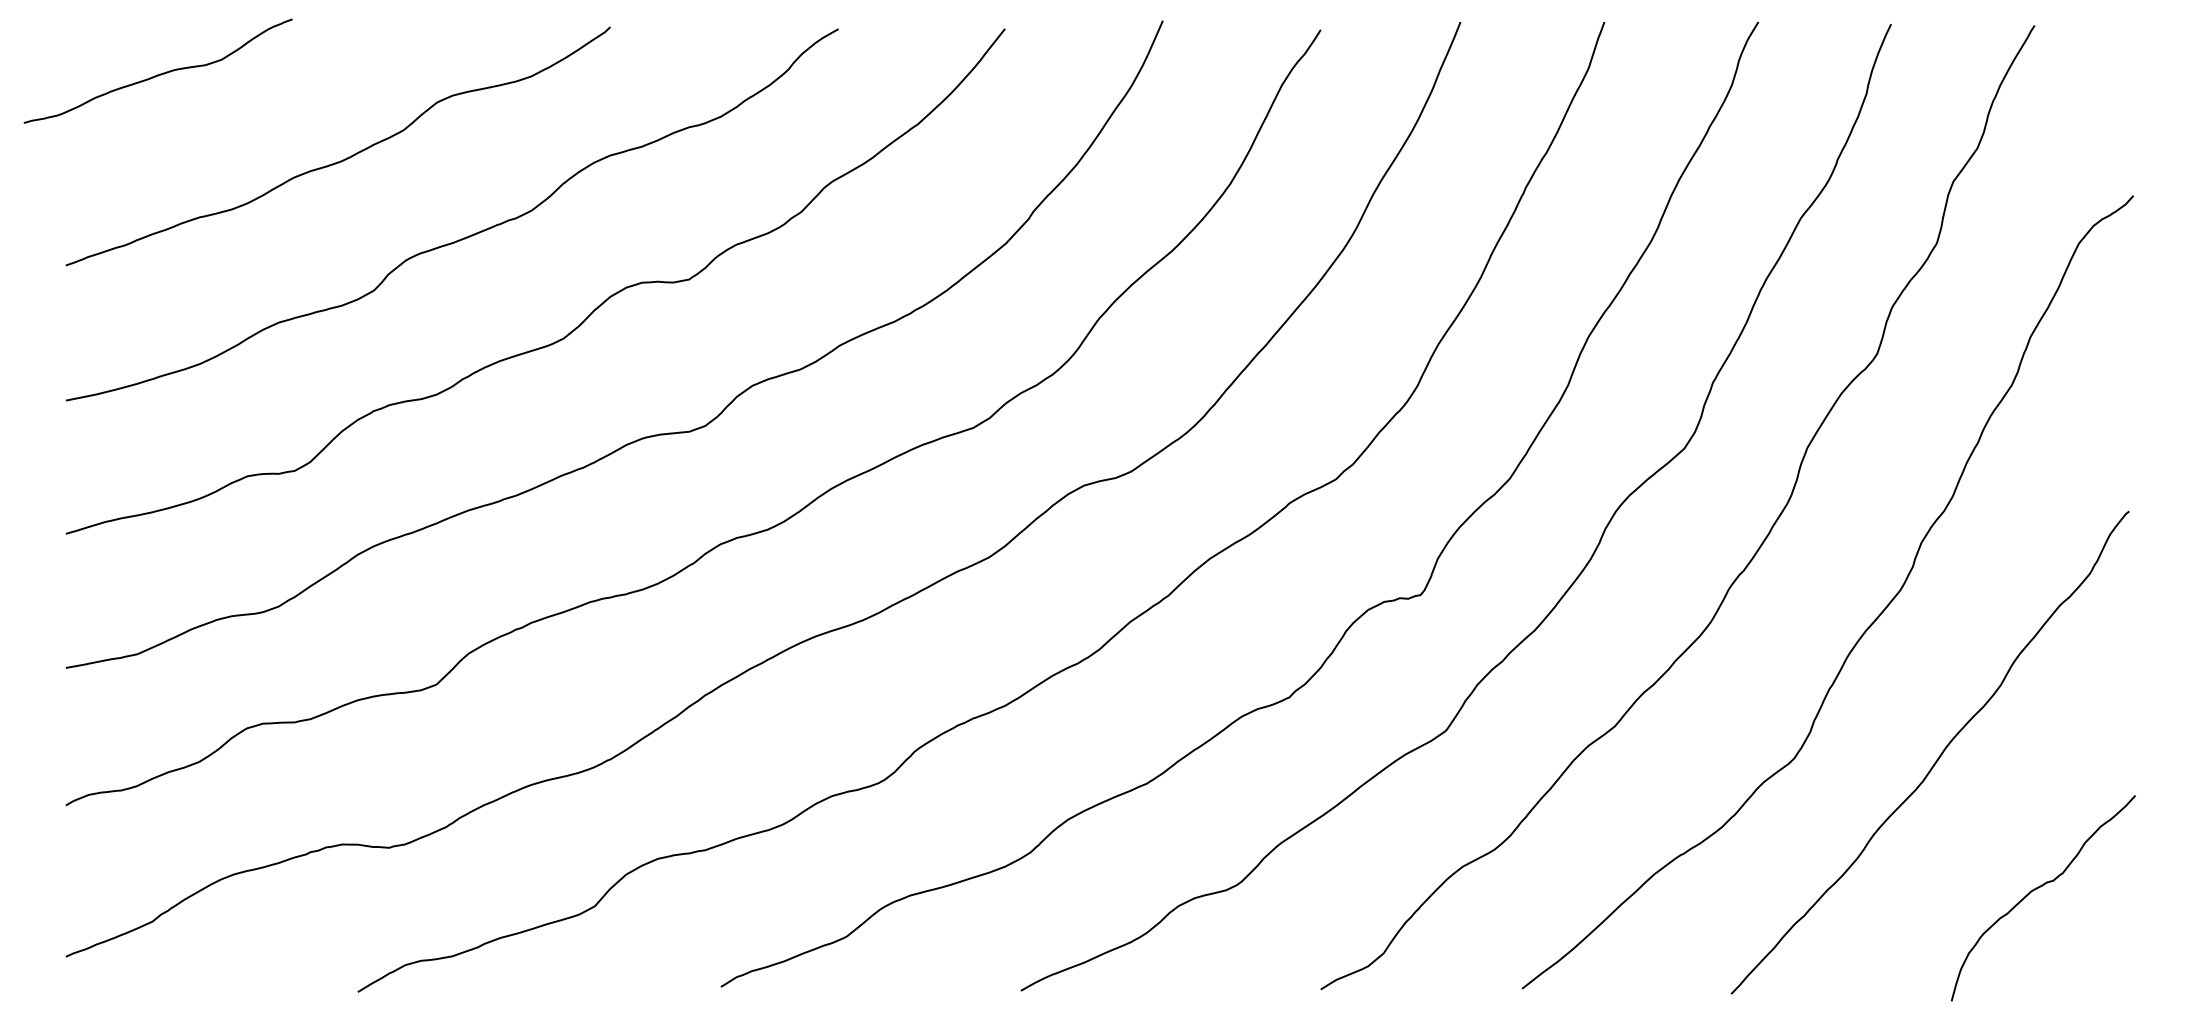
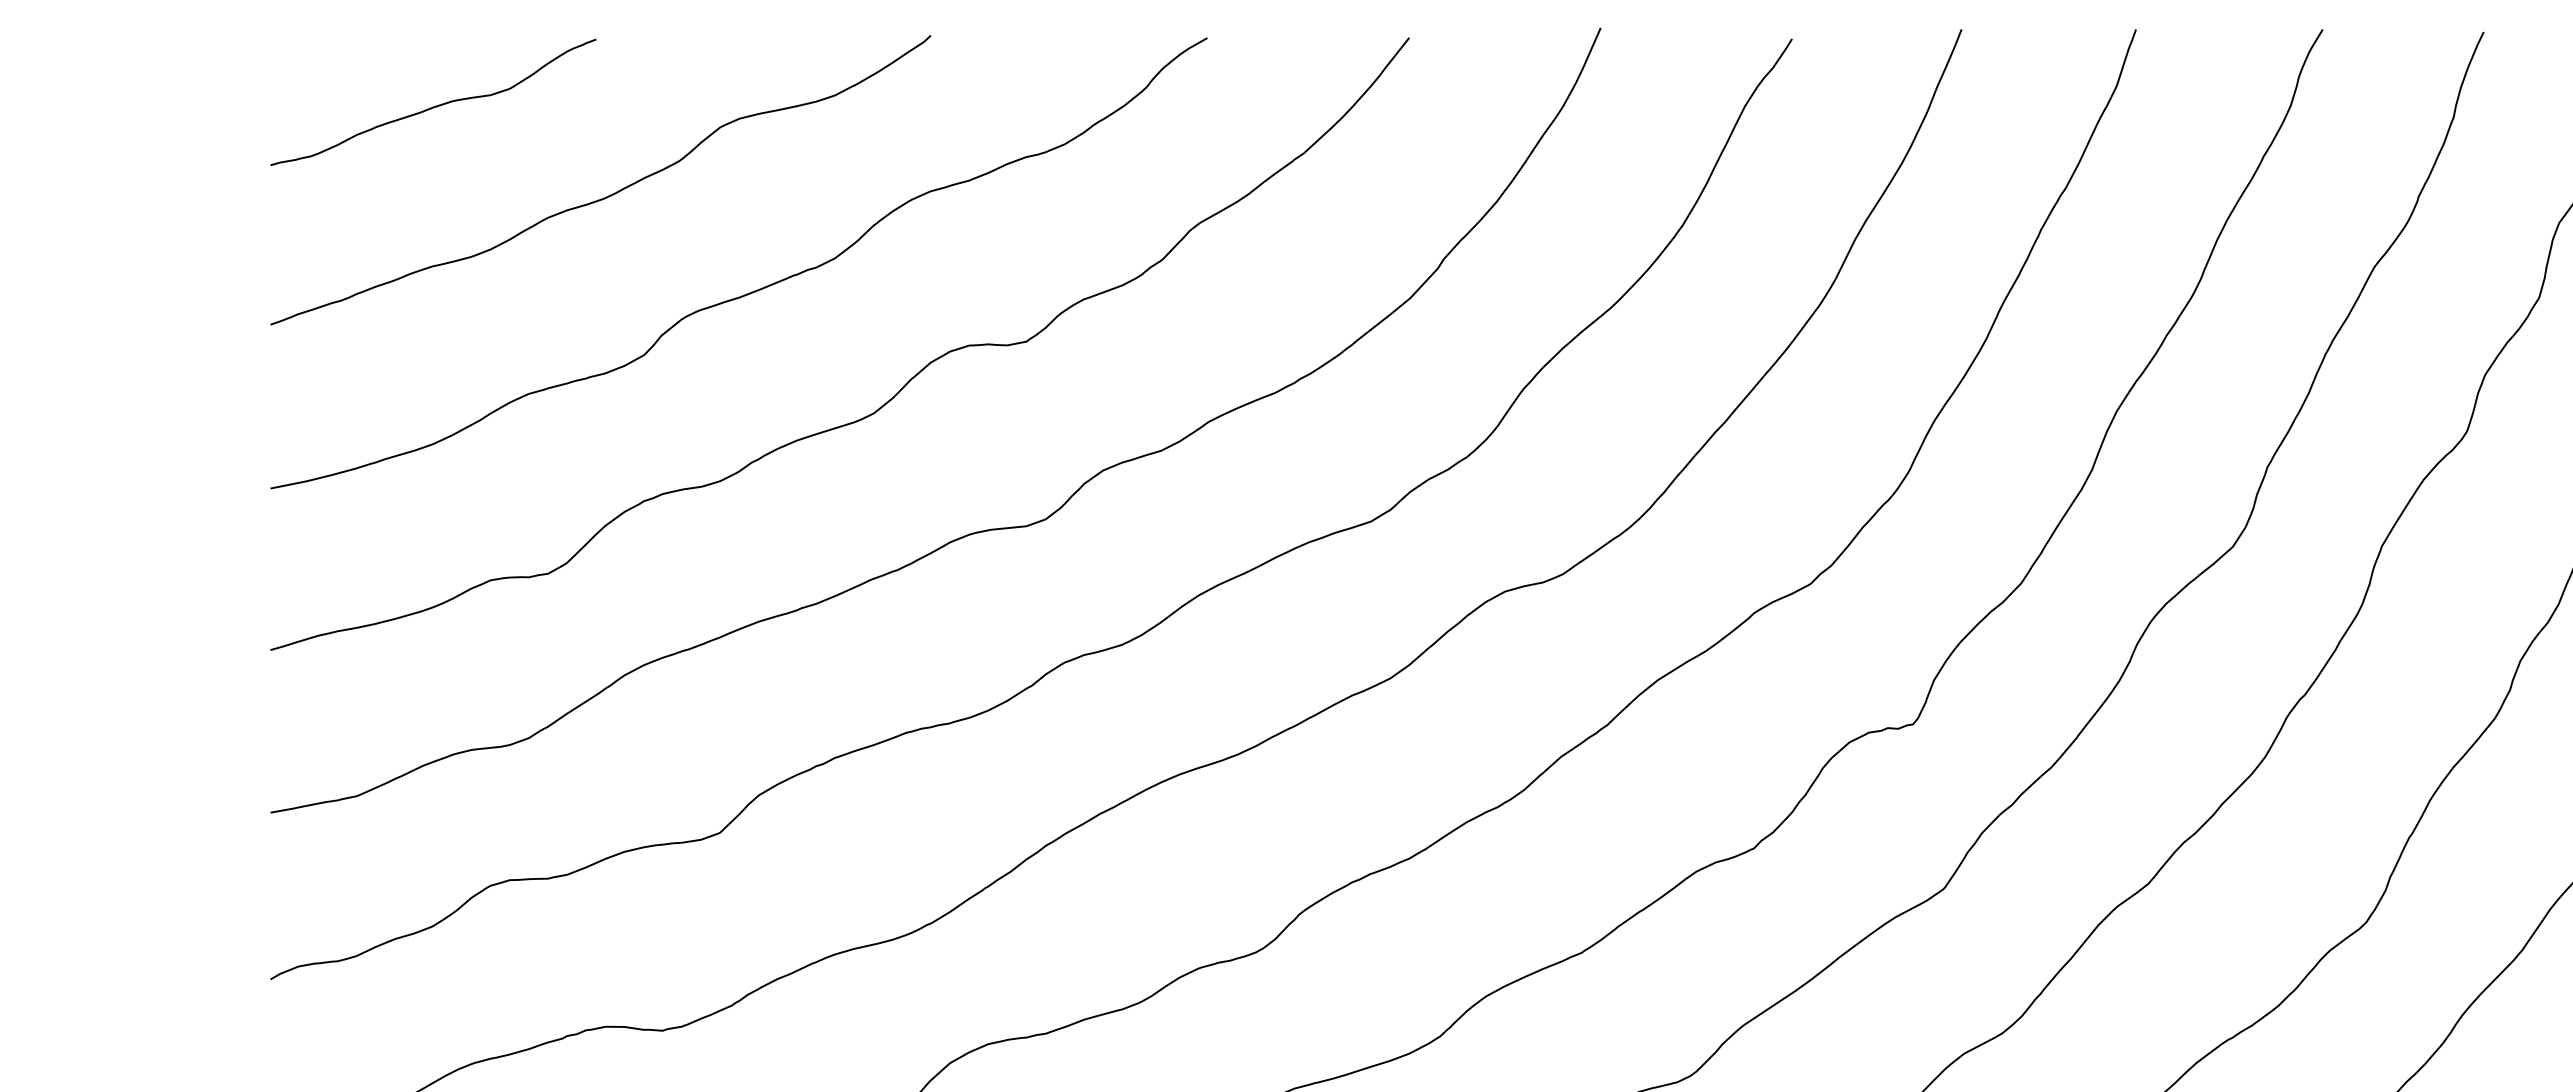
curve: (157, 74) -> (432, 106), moved

